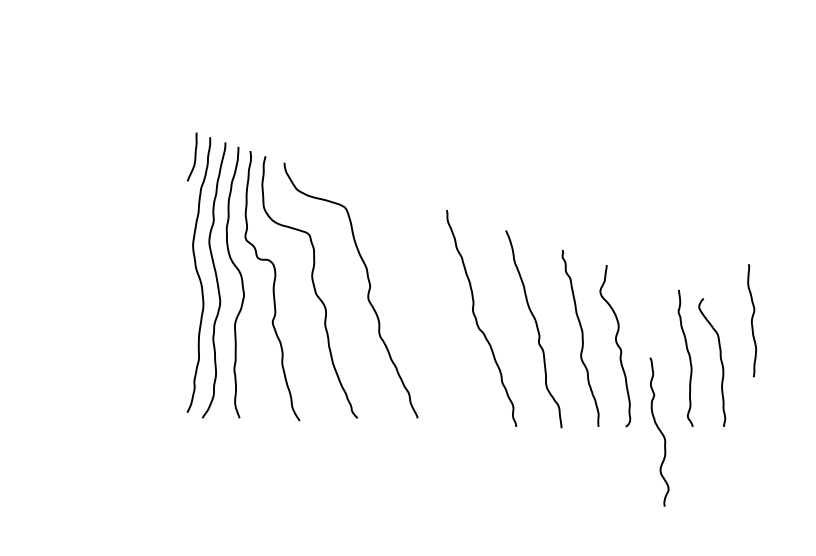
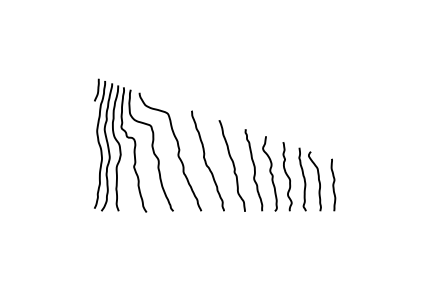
part: (303, 276) -> (148, 145), moved
curve: (752, 319) -> (333, 184), moved
curve: (659, 431) -> (287, 176), moved

